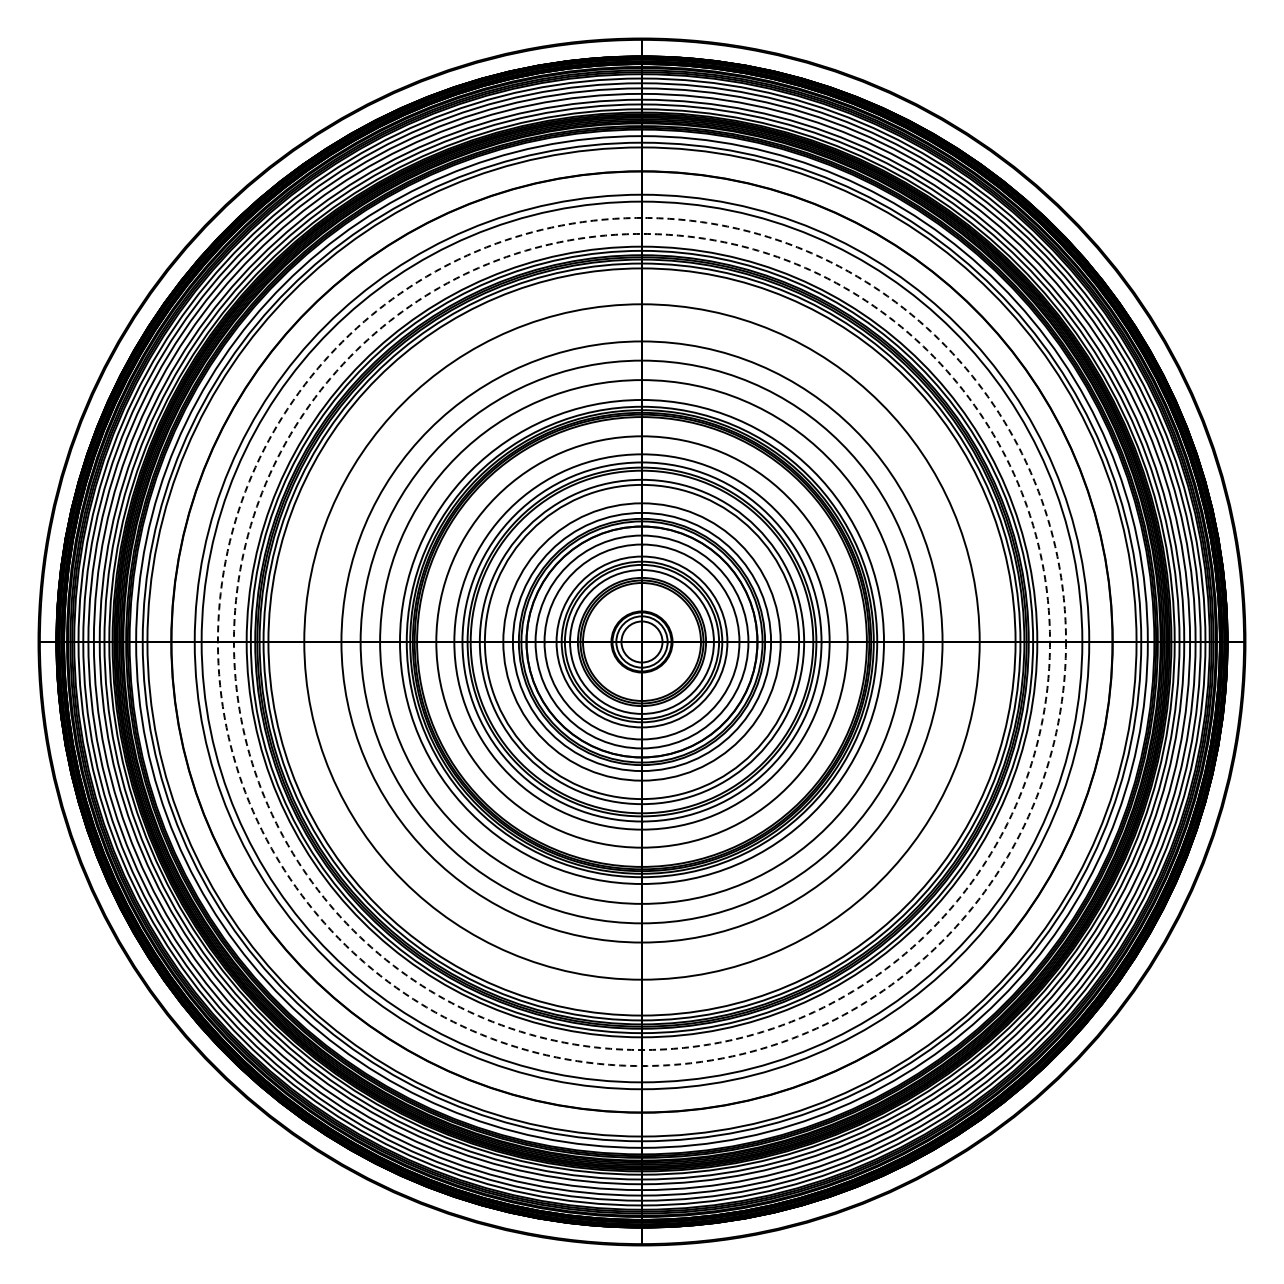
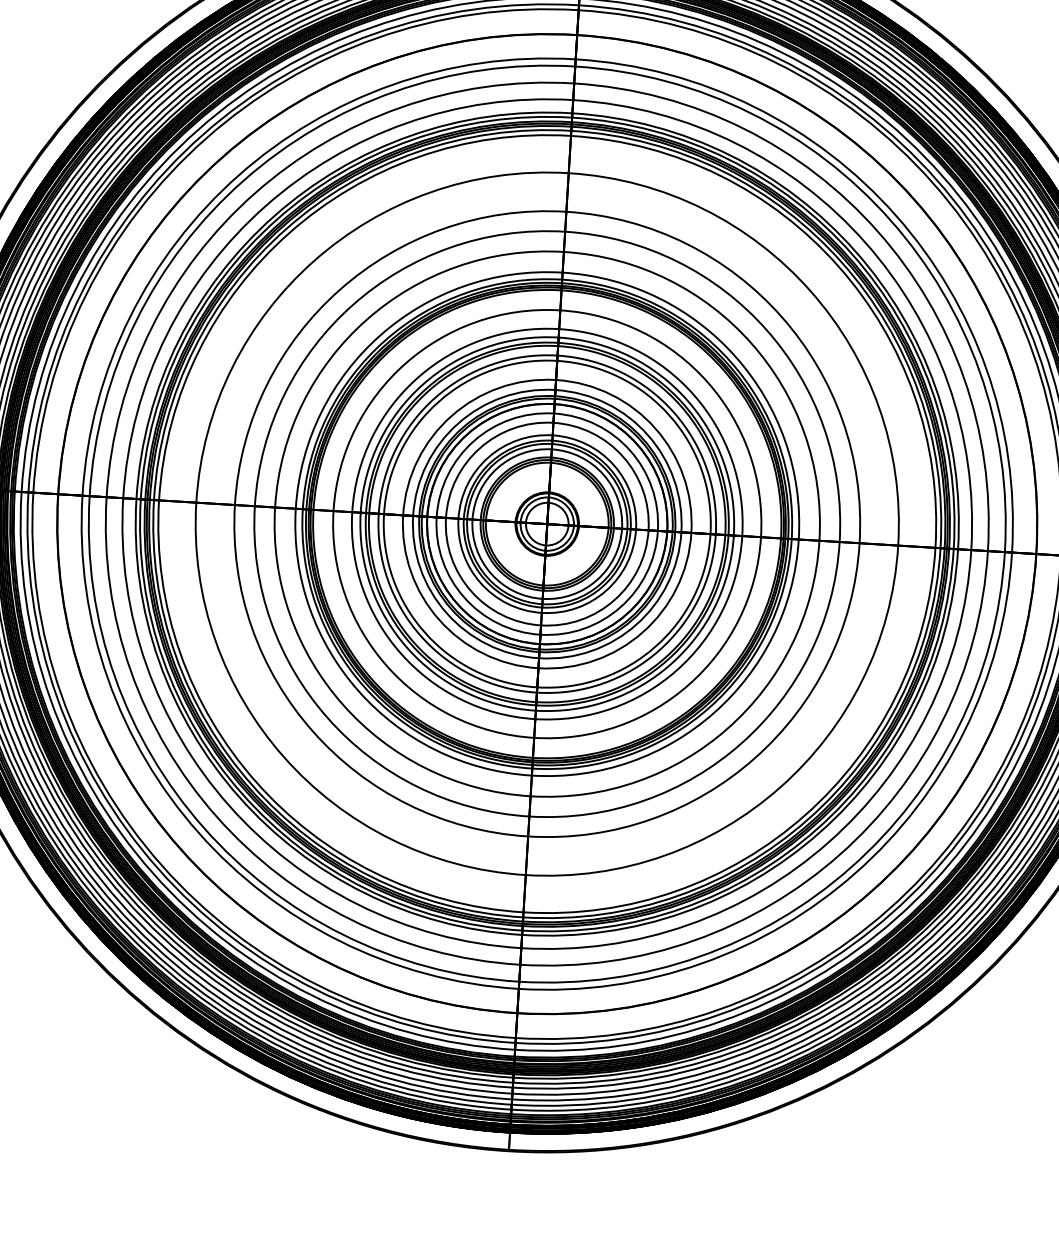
circle: (641, 641) -> (546, 523), dashed -> solid
circle: (641, 641) -> (546, 523), dashed -> solid

